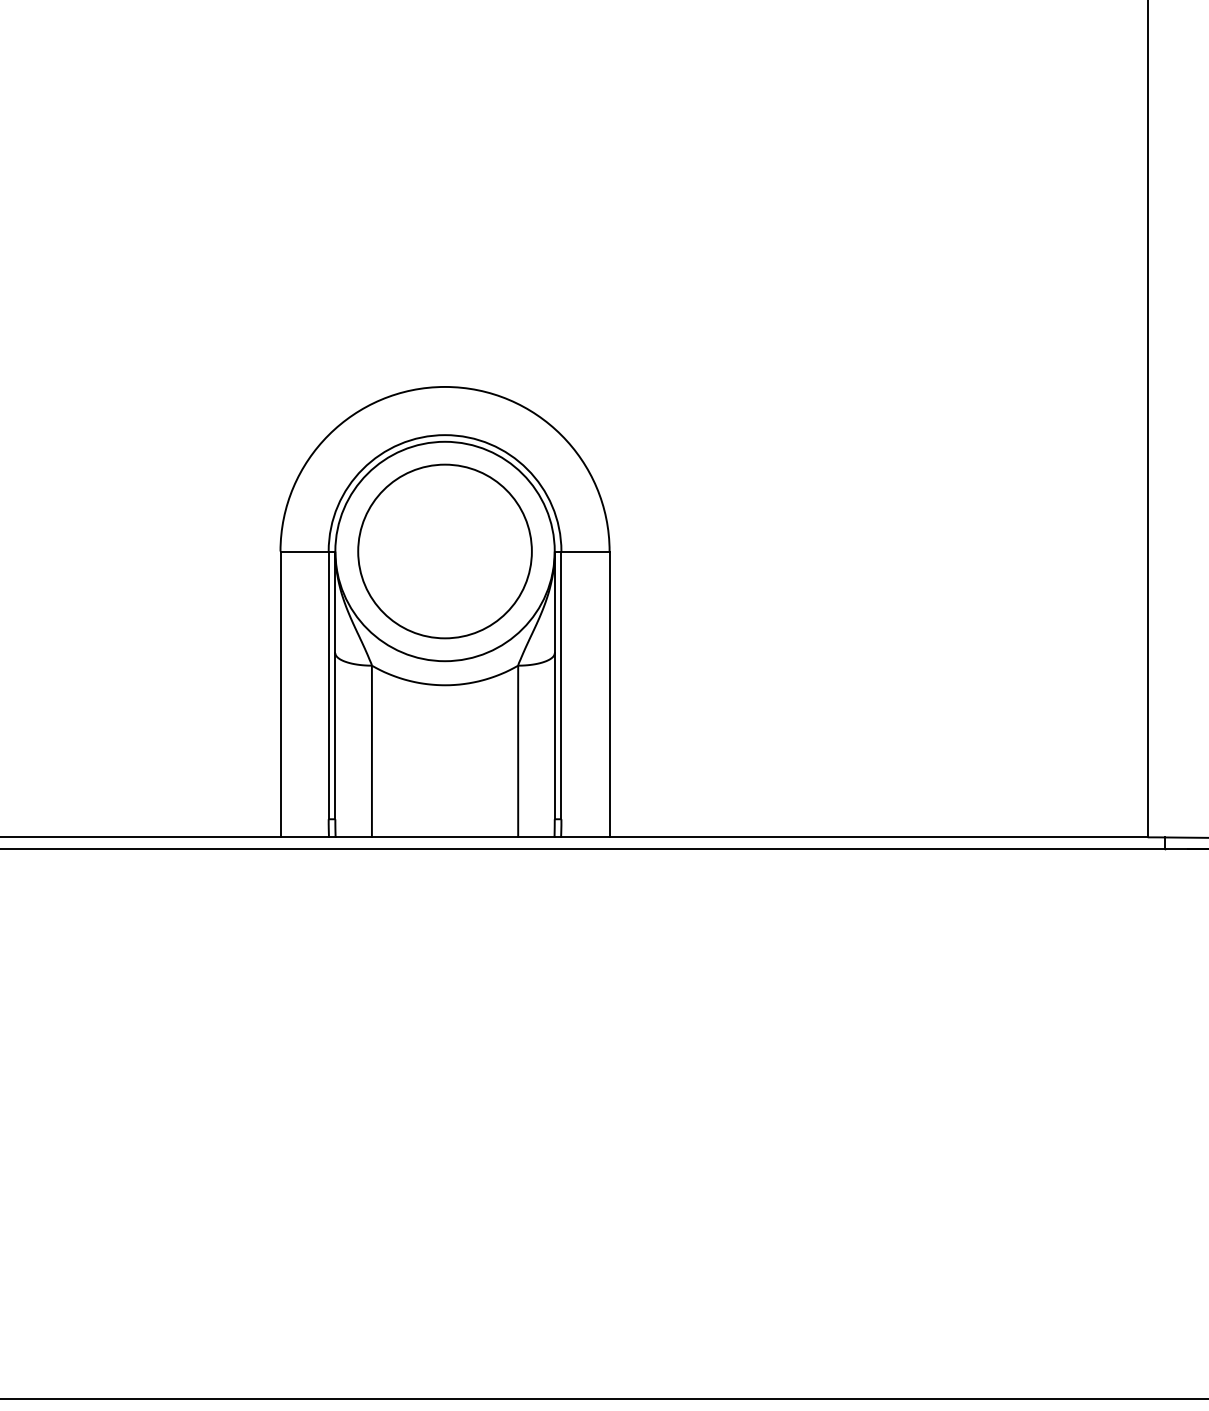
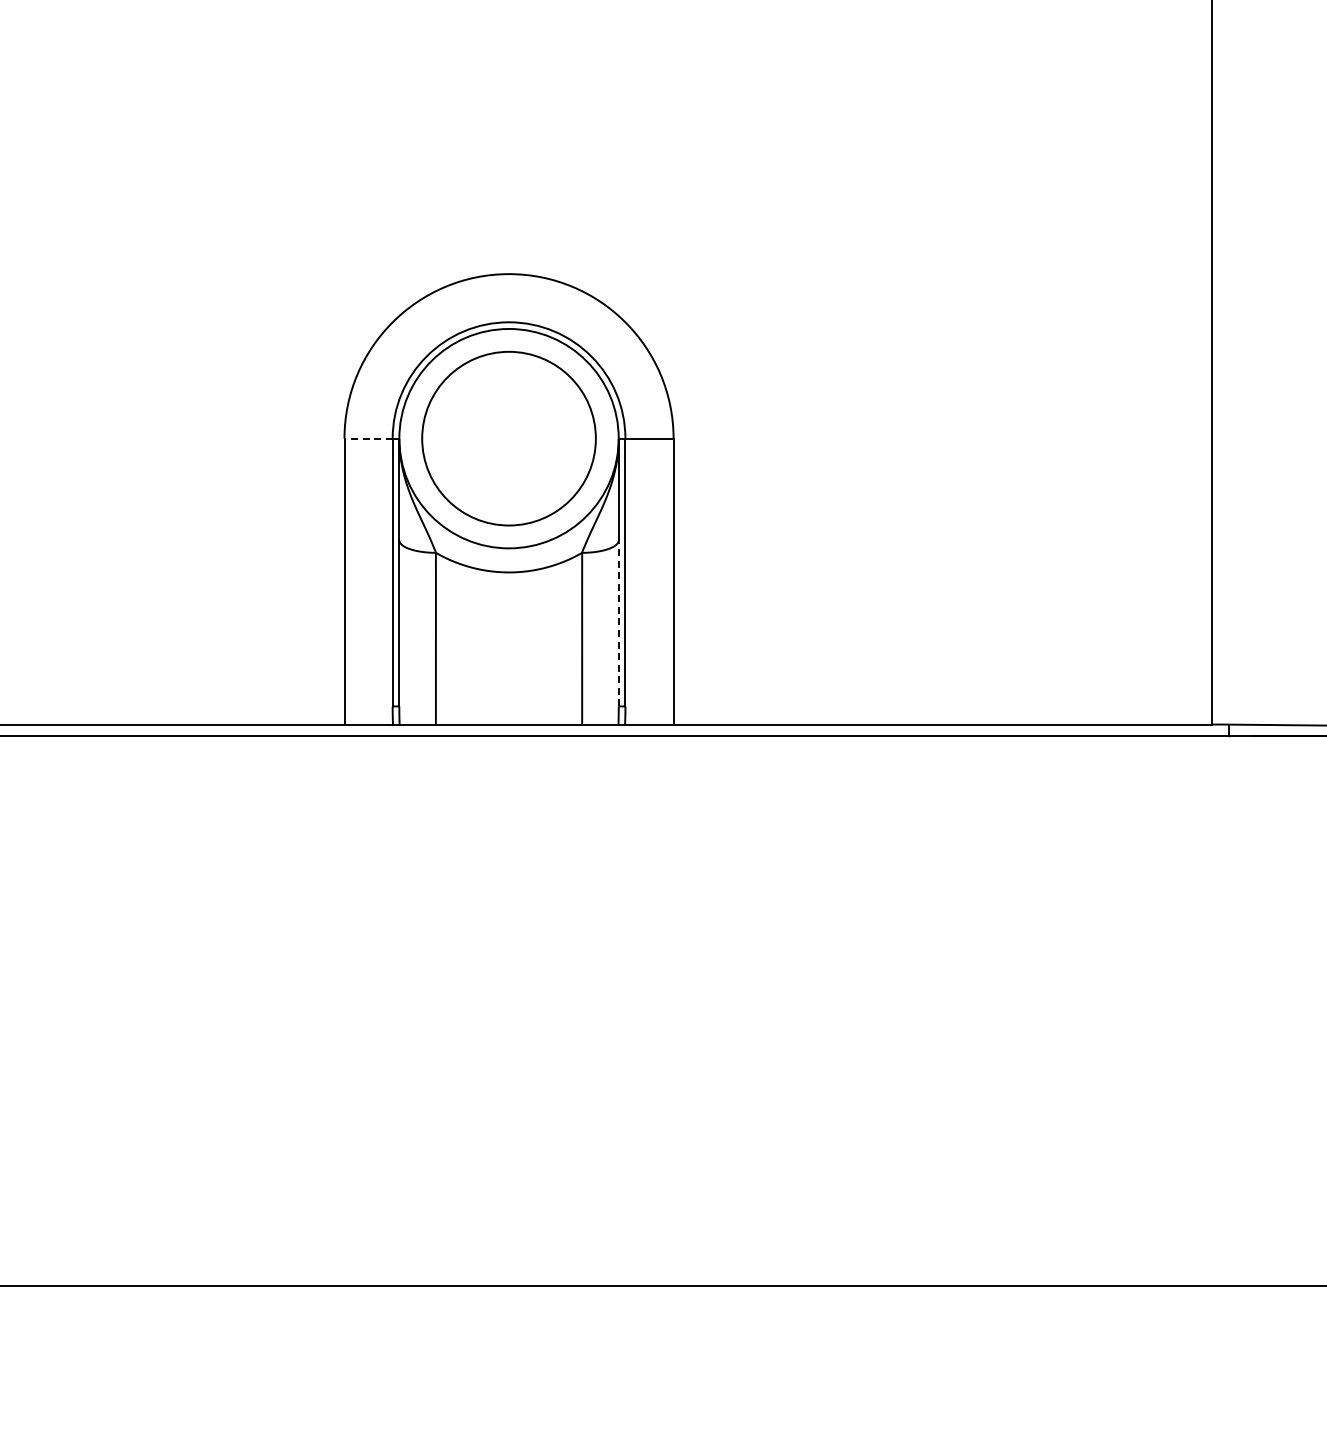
line: (304, 551) -> (368, 438), solid -> dashed
line: (554, 735) -> (618, 622), solid -> dashed

